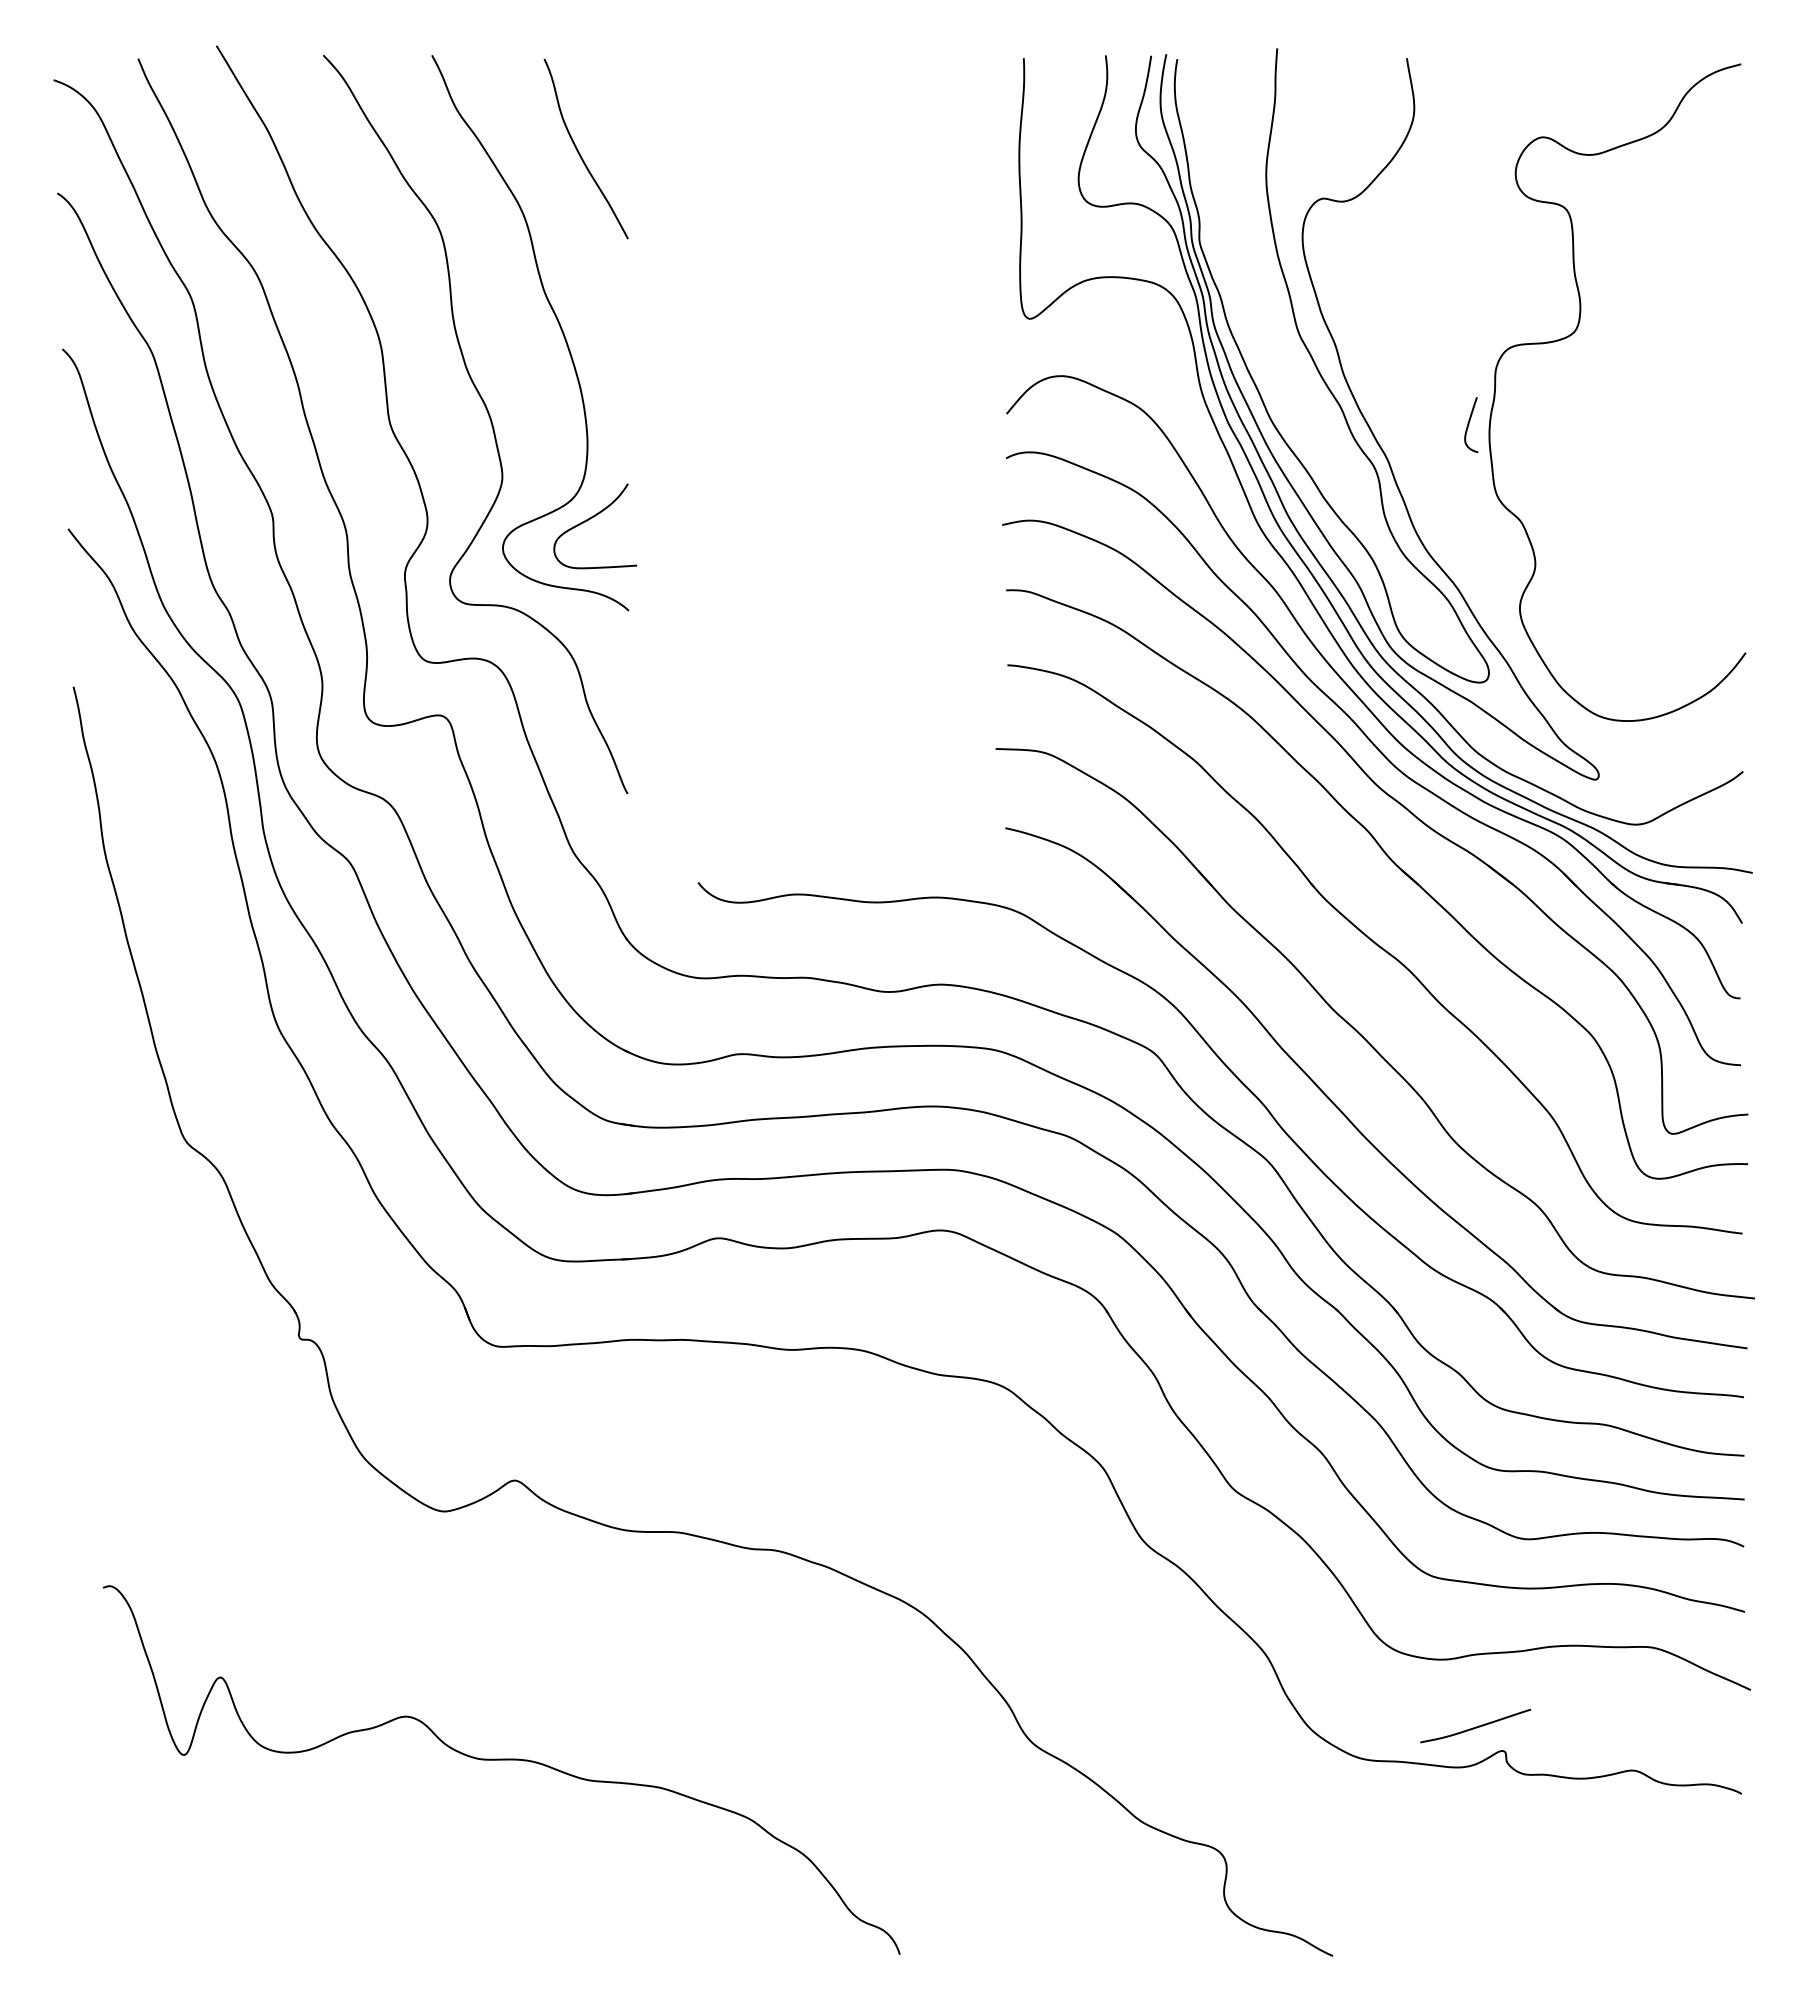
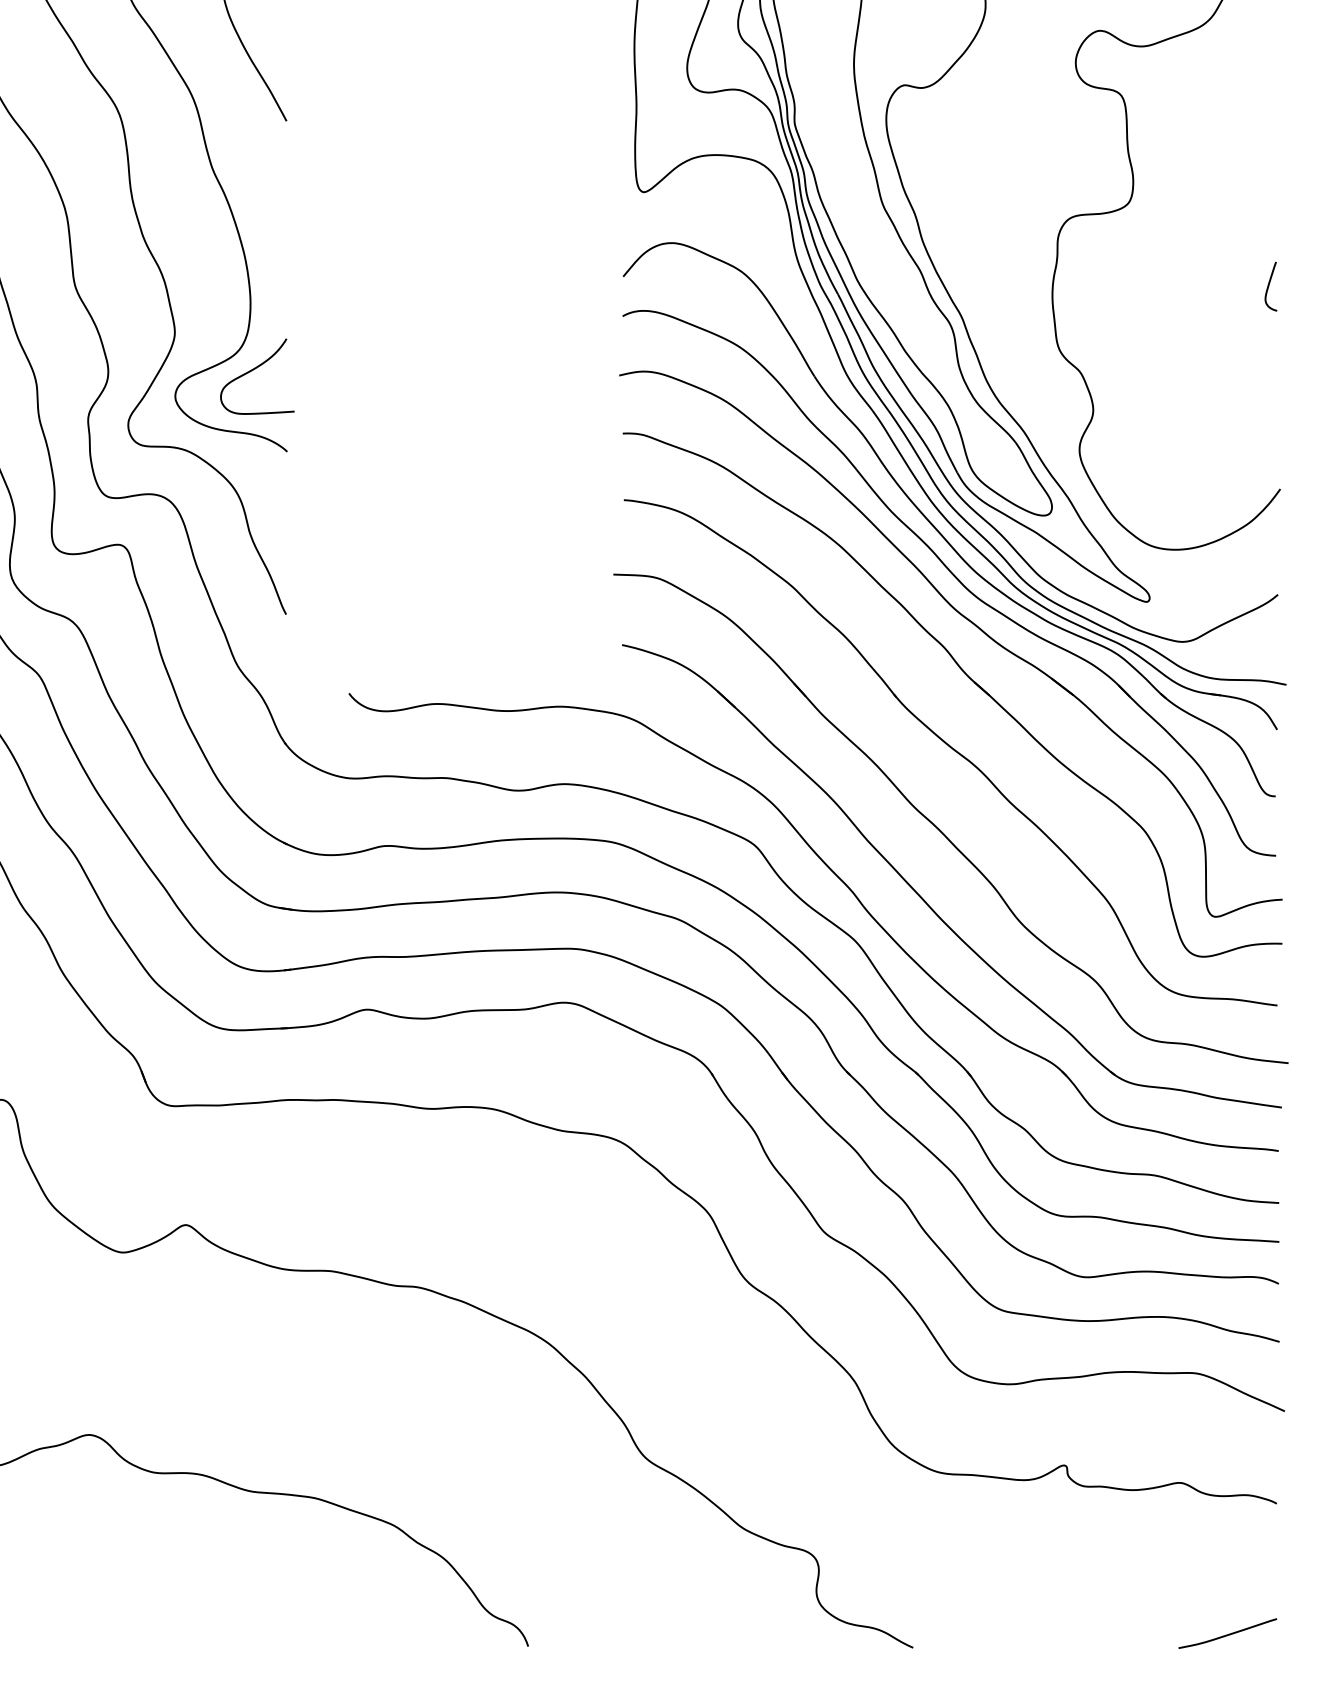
curve: (1469, 424) -> (1269, 286), moved
curve: (1475, 1726) -> (1227, 1633), moved

